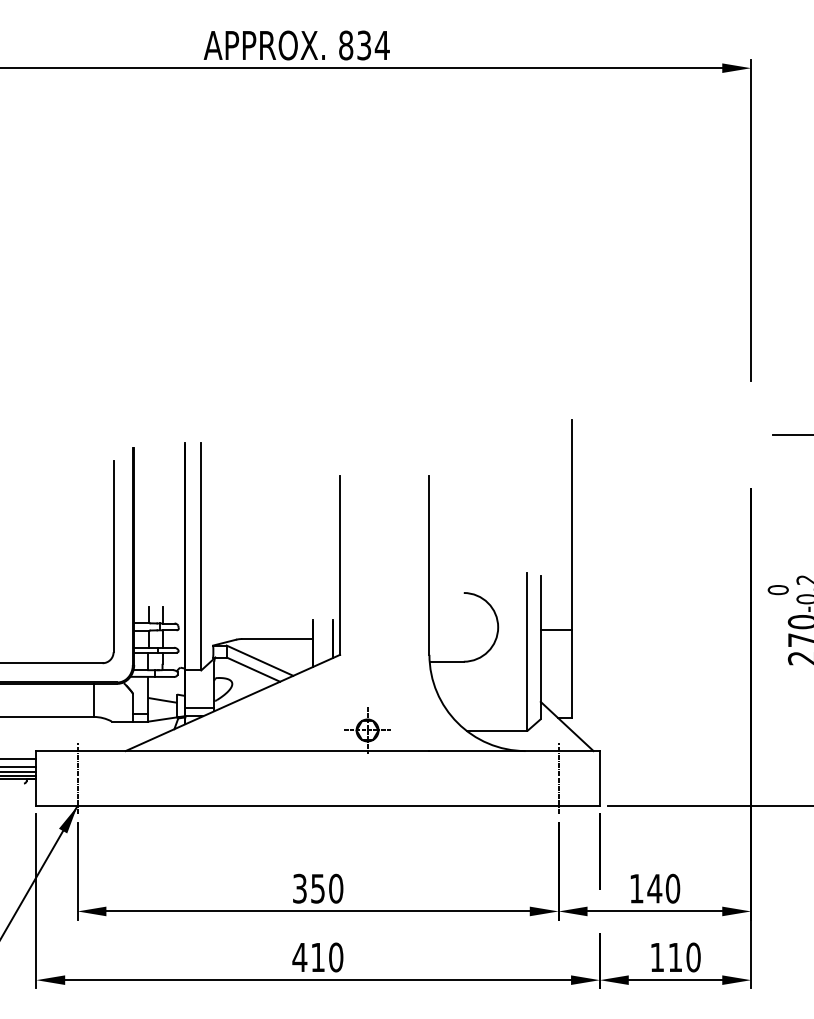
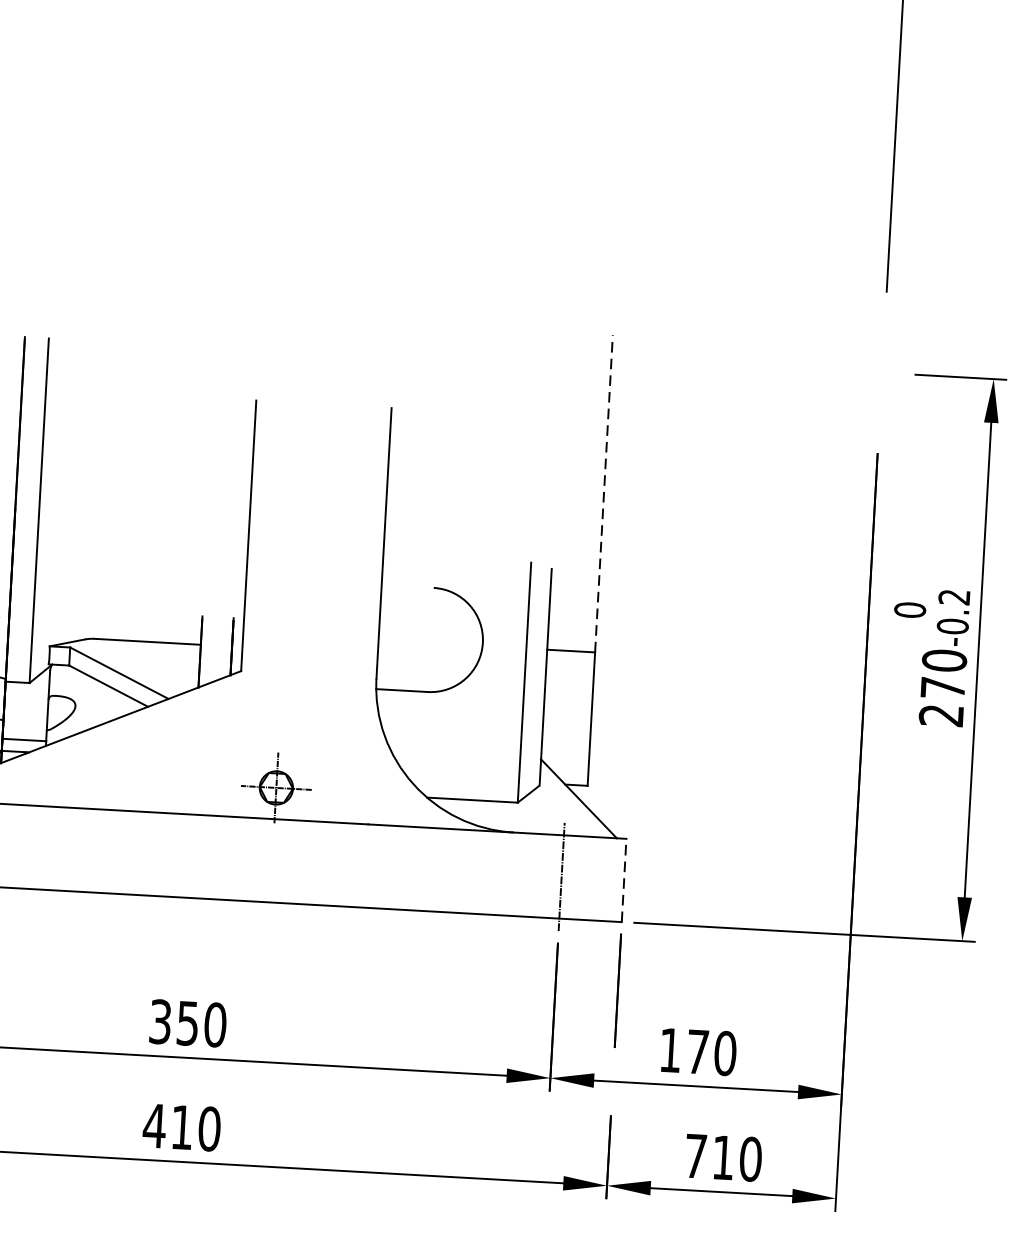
line: (572, 524) -> (604, 493), solid -> dashed
line: (599, 778) -> (623, 880), solid -> dashed
text: (654, 888) -> (697, 1051), 140 -> 170
text: (656, 957) -> (694, 1156), 110 -> 710

